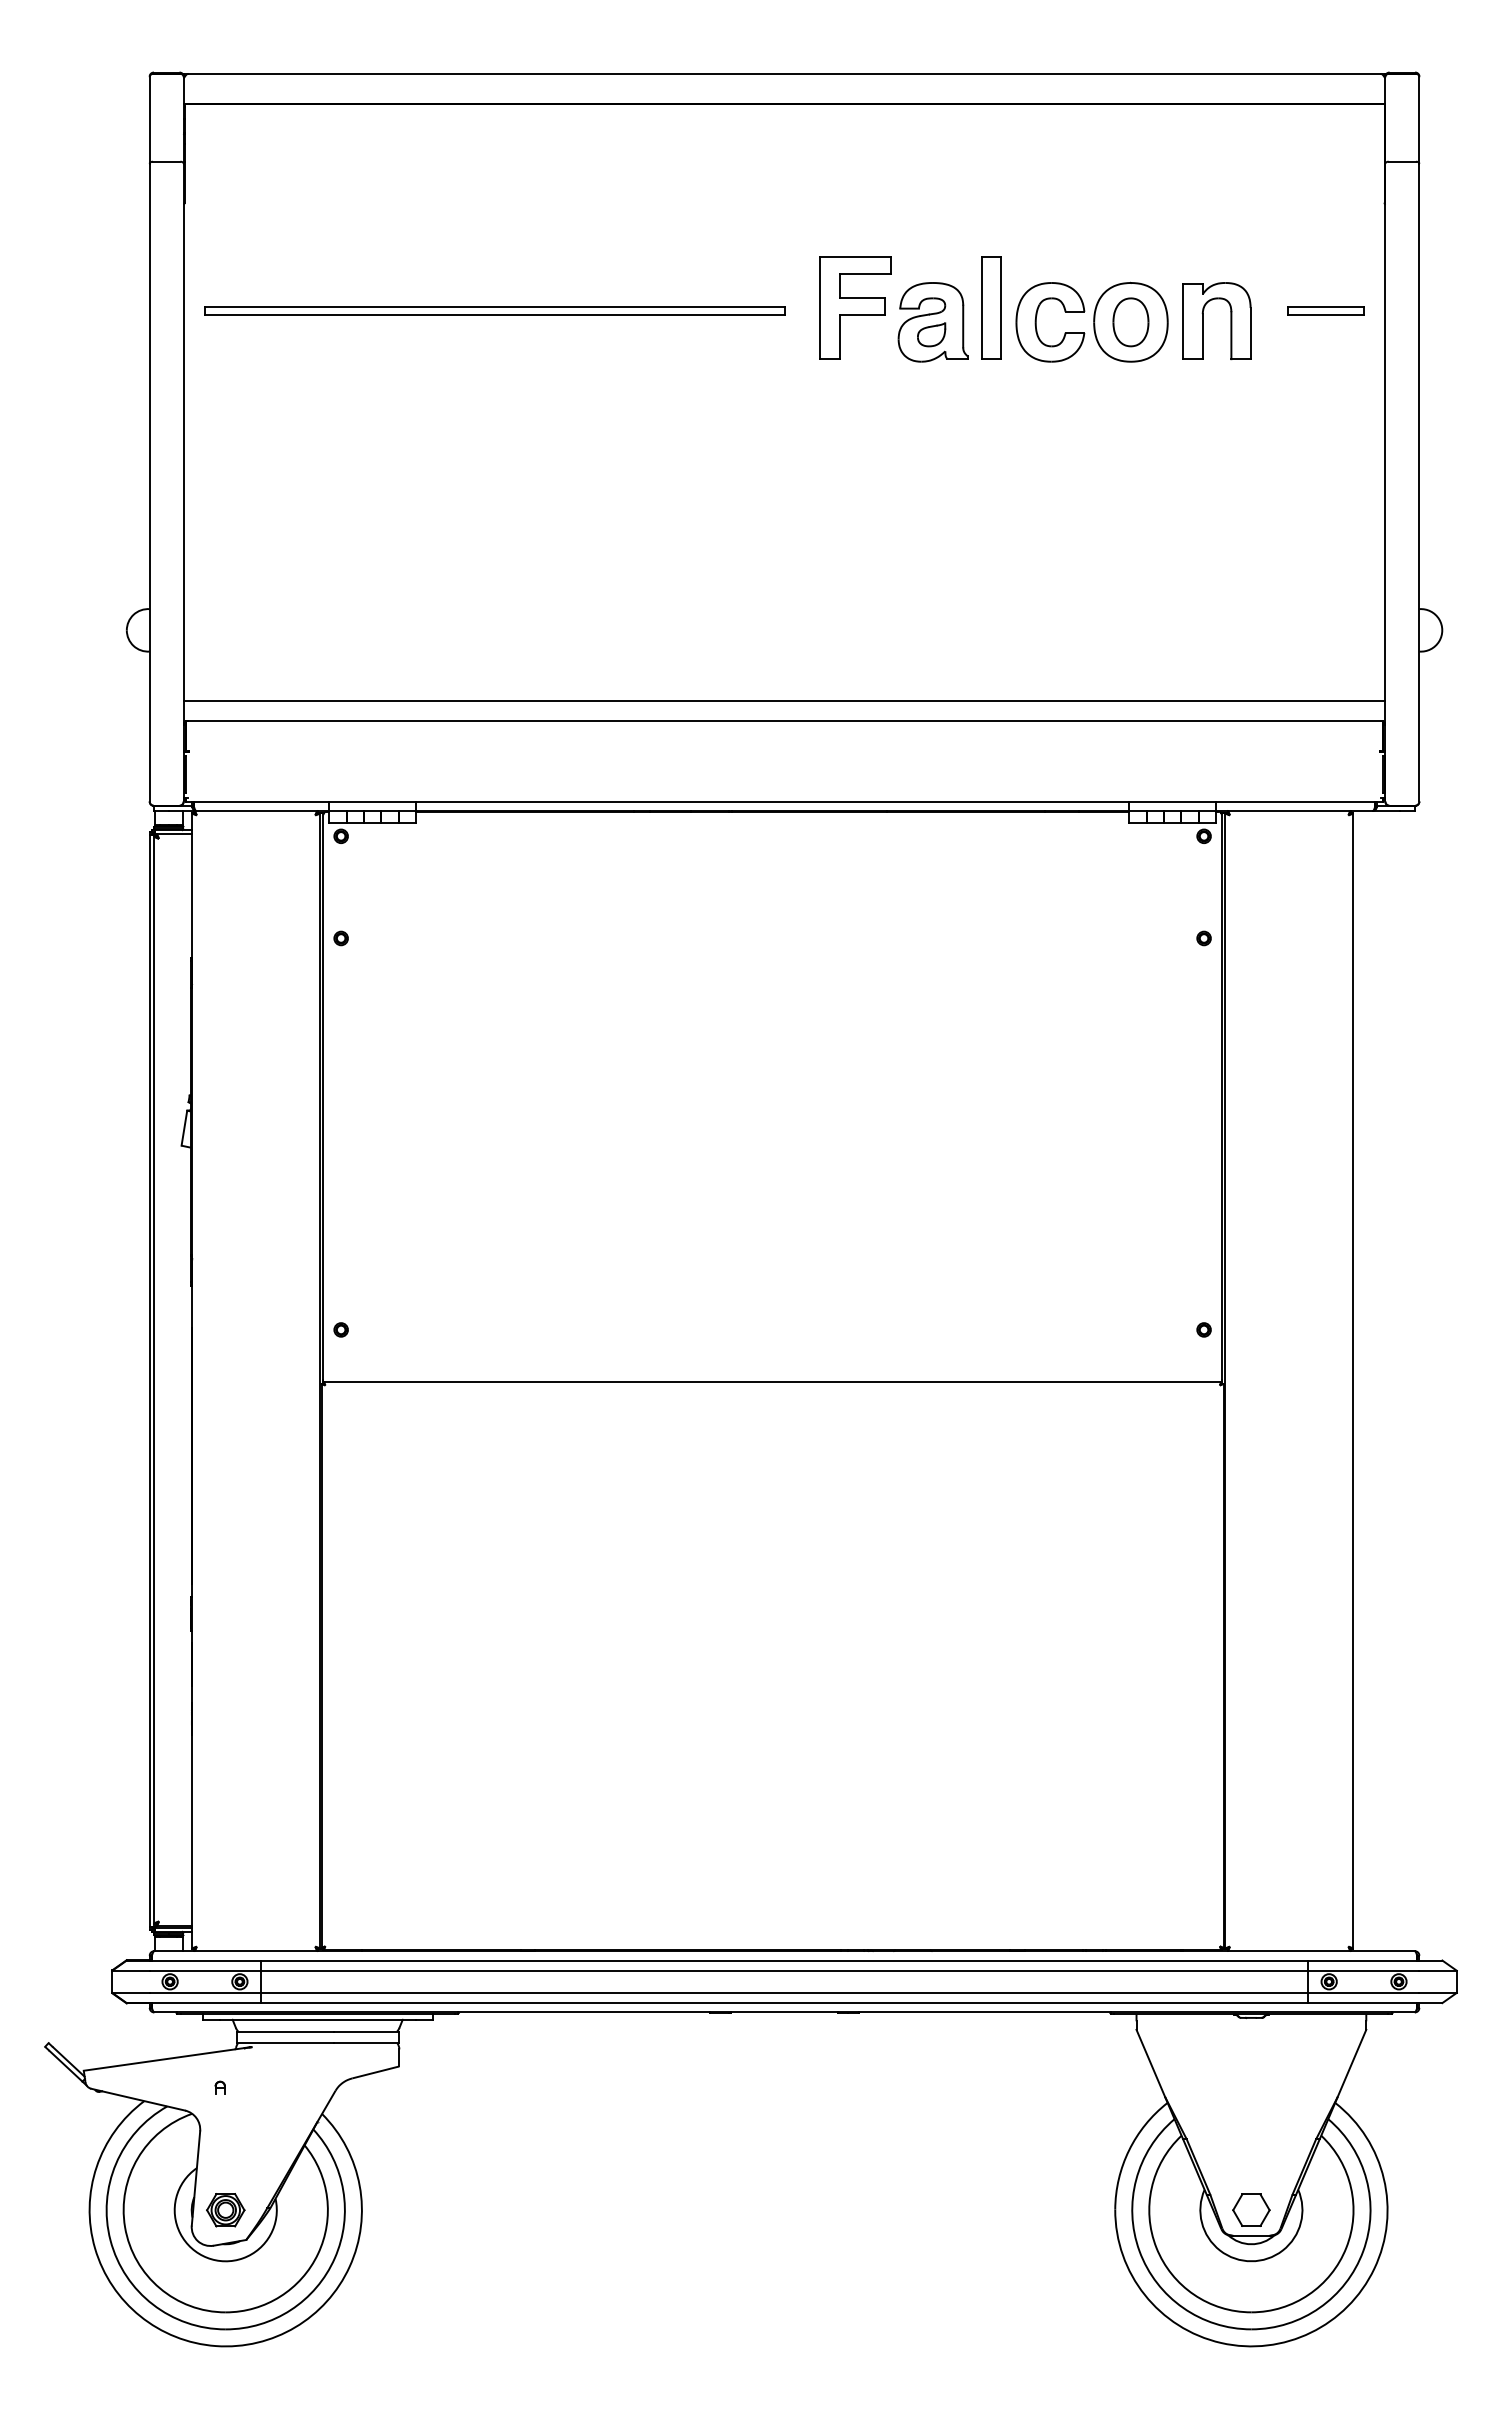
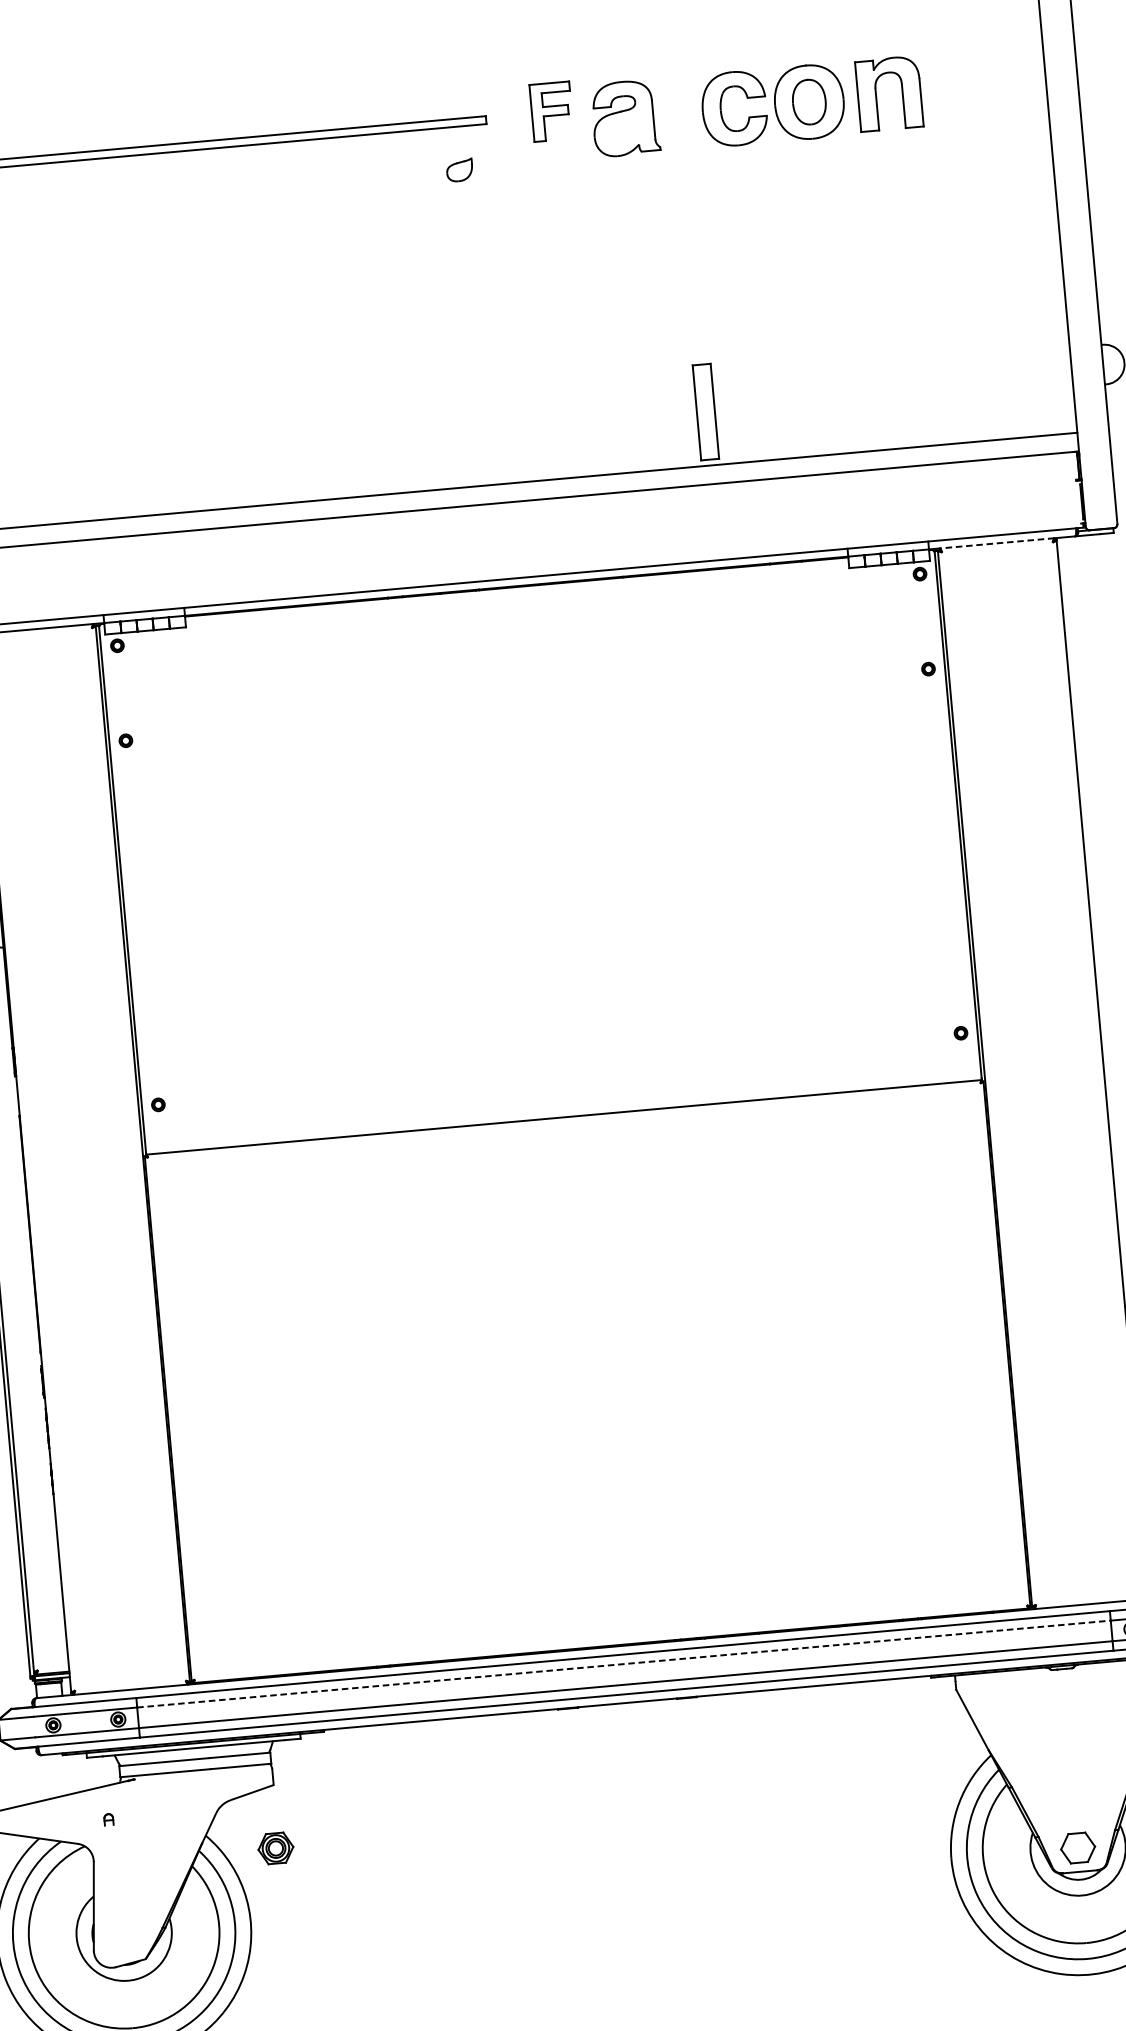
part: (855, 307) -> (551, 111), size x0.6
part: (991, 307) -> (706, 411), moved
part: (1325, 310) -> (989, 74), removed
part: (931, 334) -> (459, 170), moved
line: (1289, 810) -> (997, 543), solid -> dashed
line: (785, 1970) -> (624, 1663), solid -> dashed
part: (225, 2210) -> (275, 1848), moved

